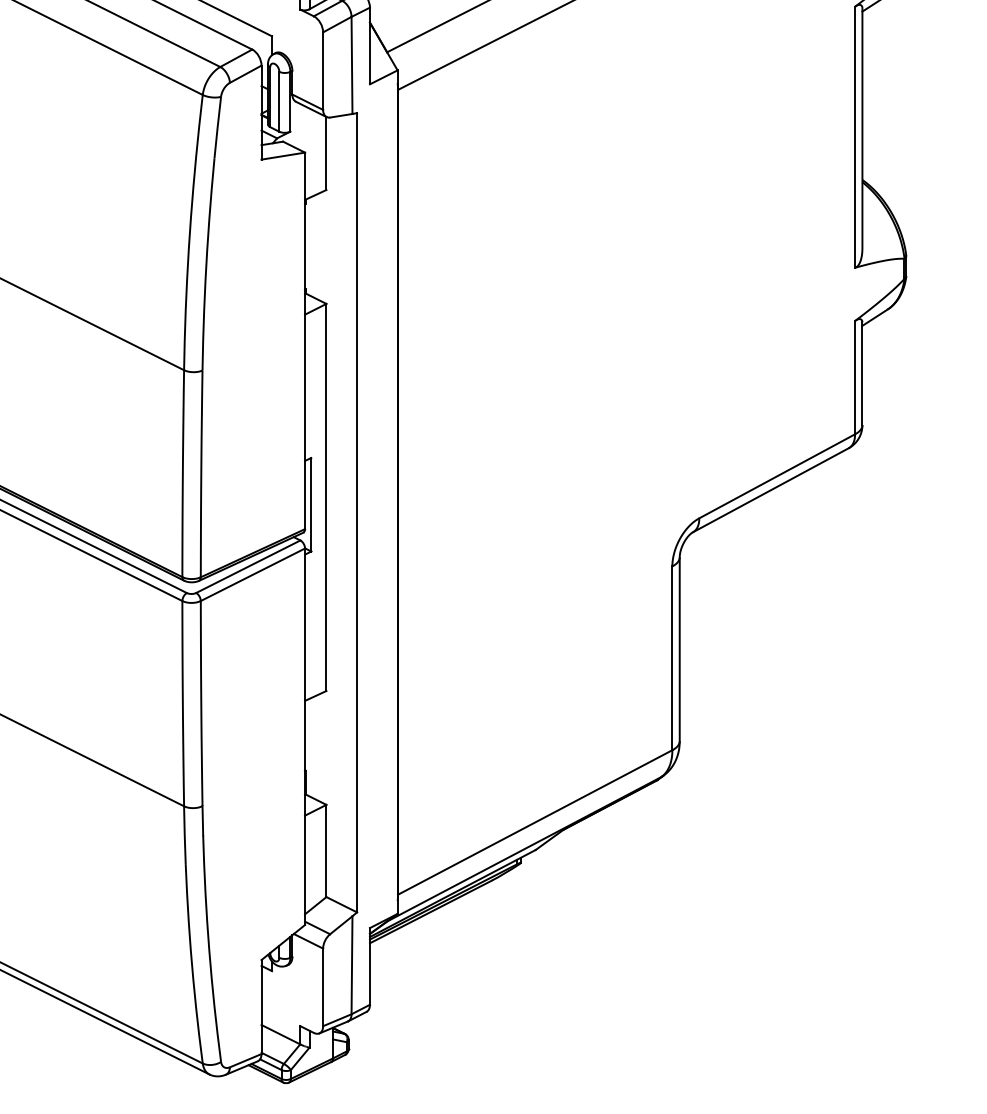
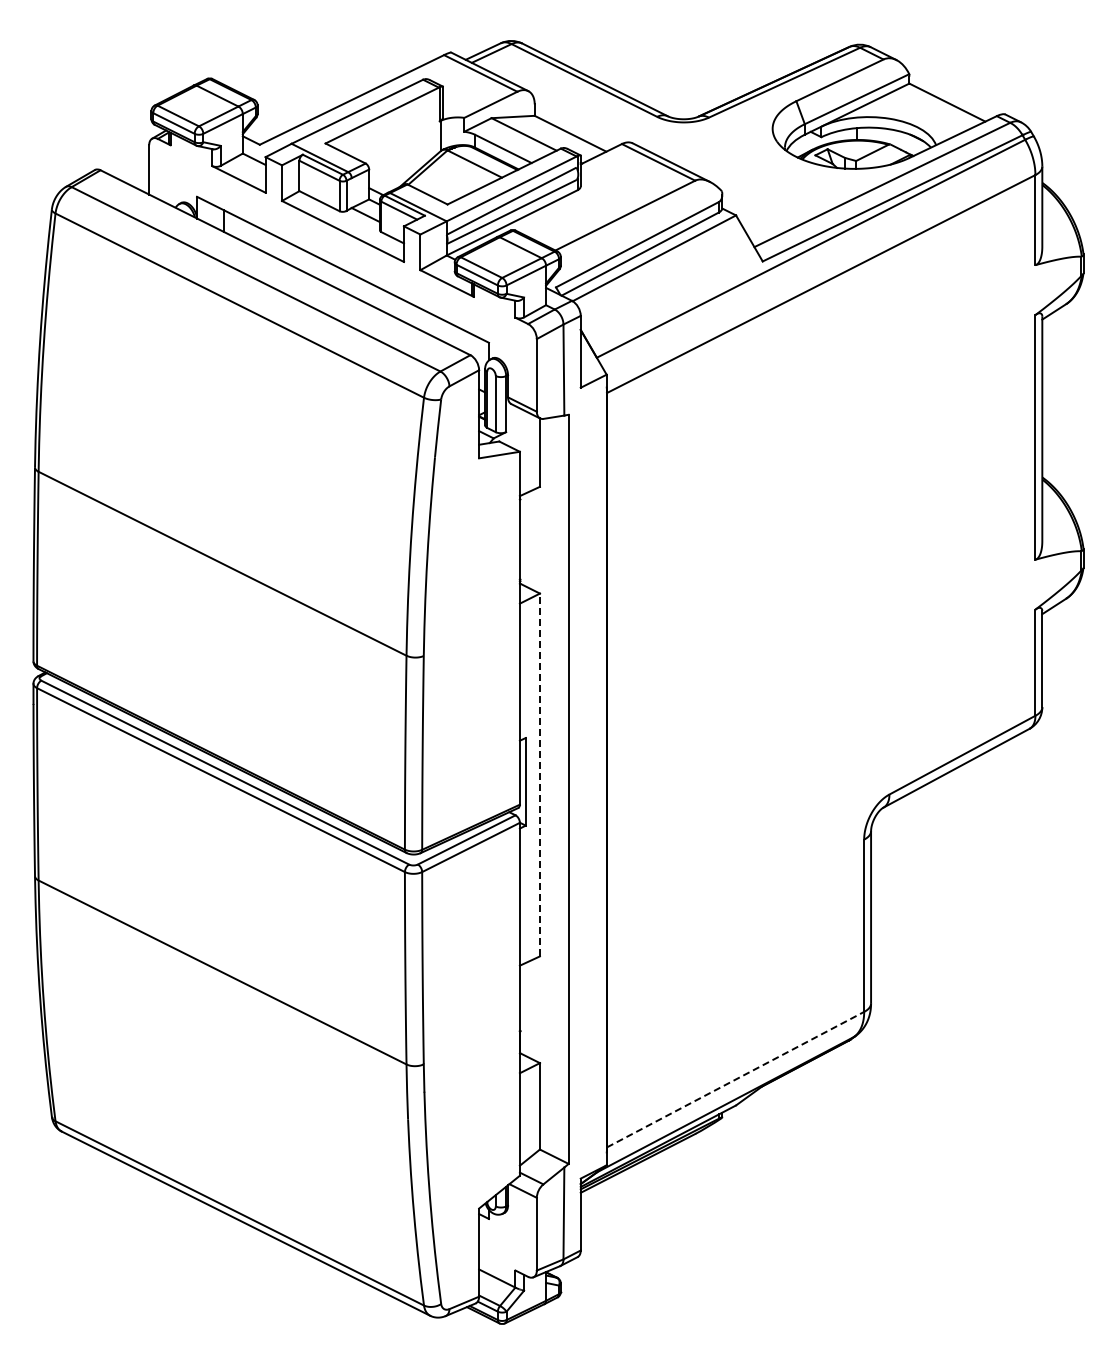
line: (325, 496) -> (539, 774), solid -> dashed
line: (535, 822) -> (735, 1079), solid -> dashed

